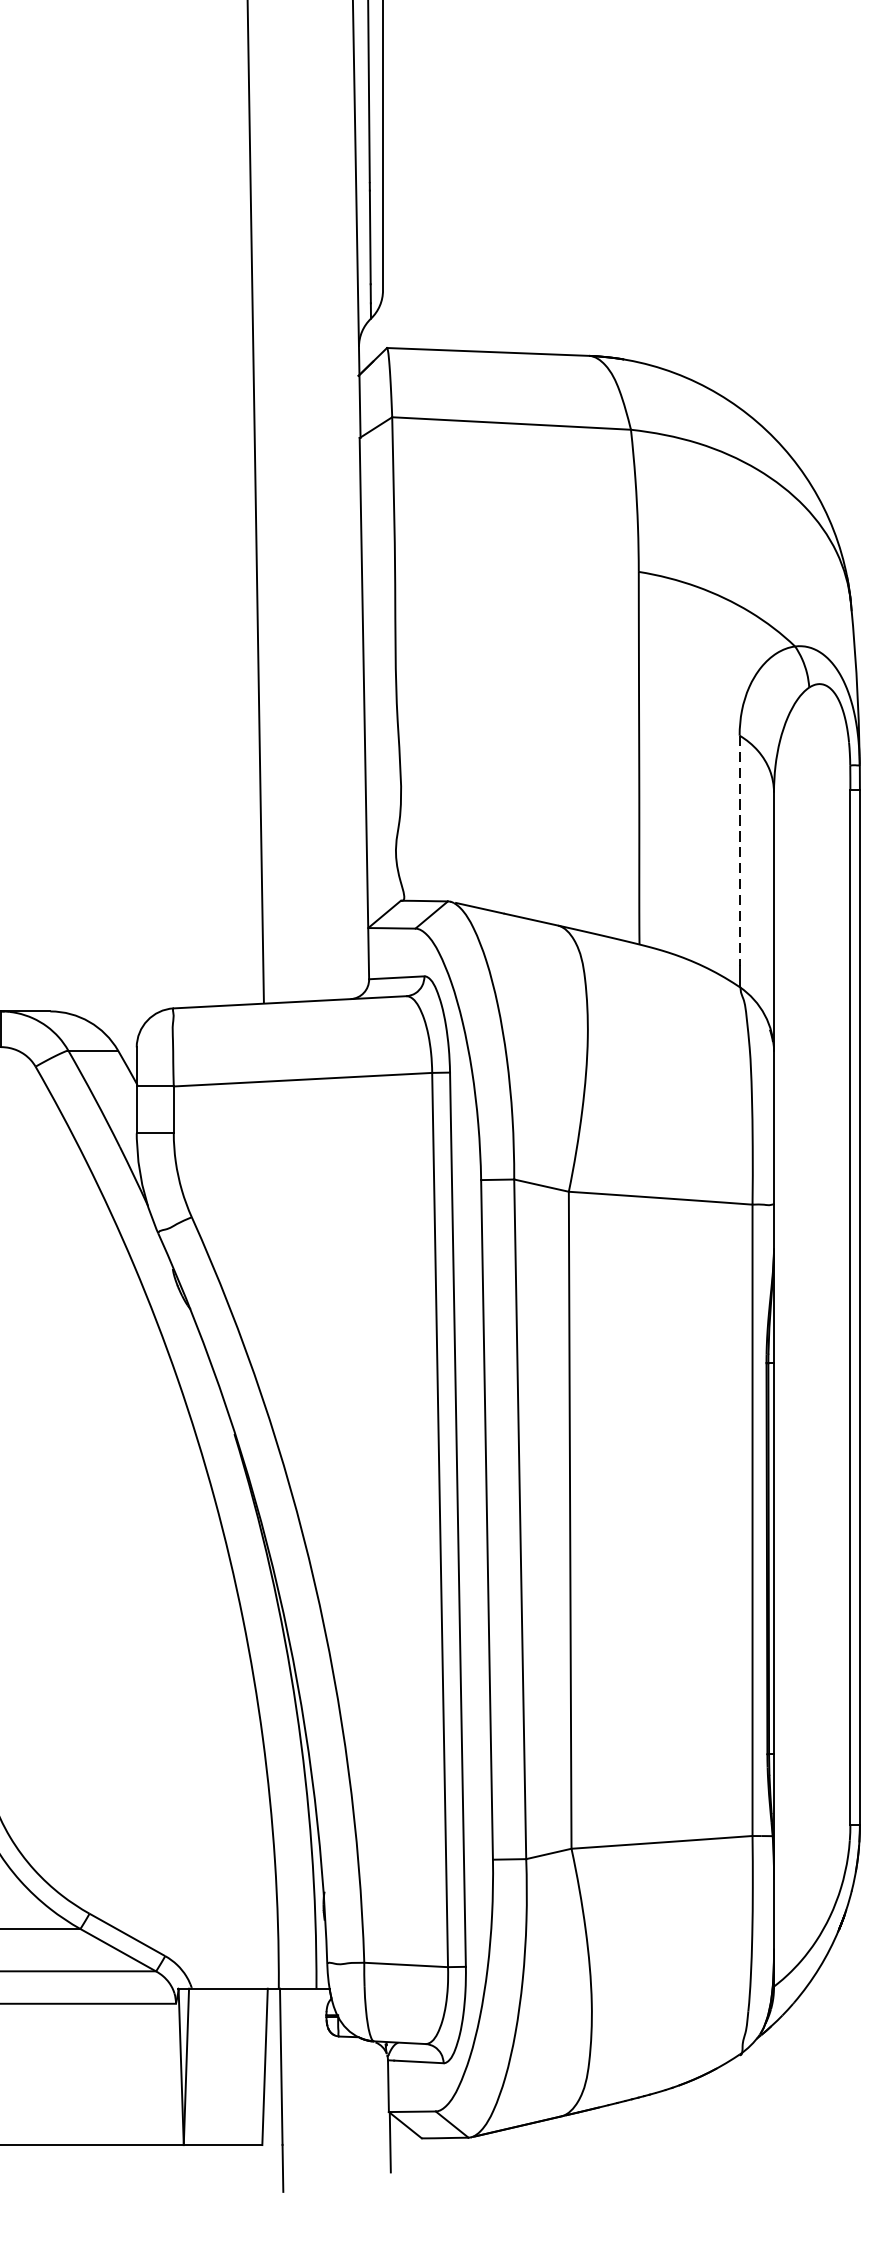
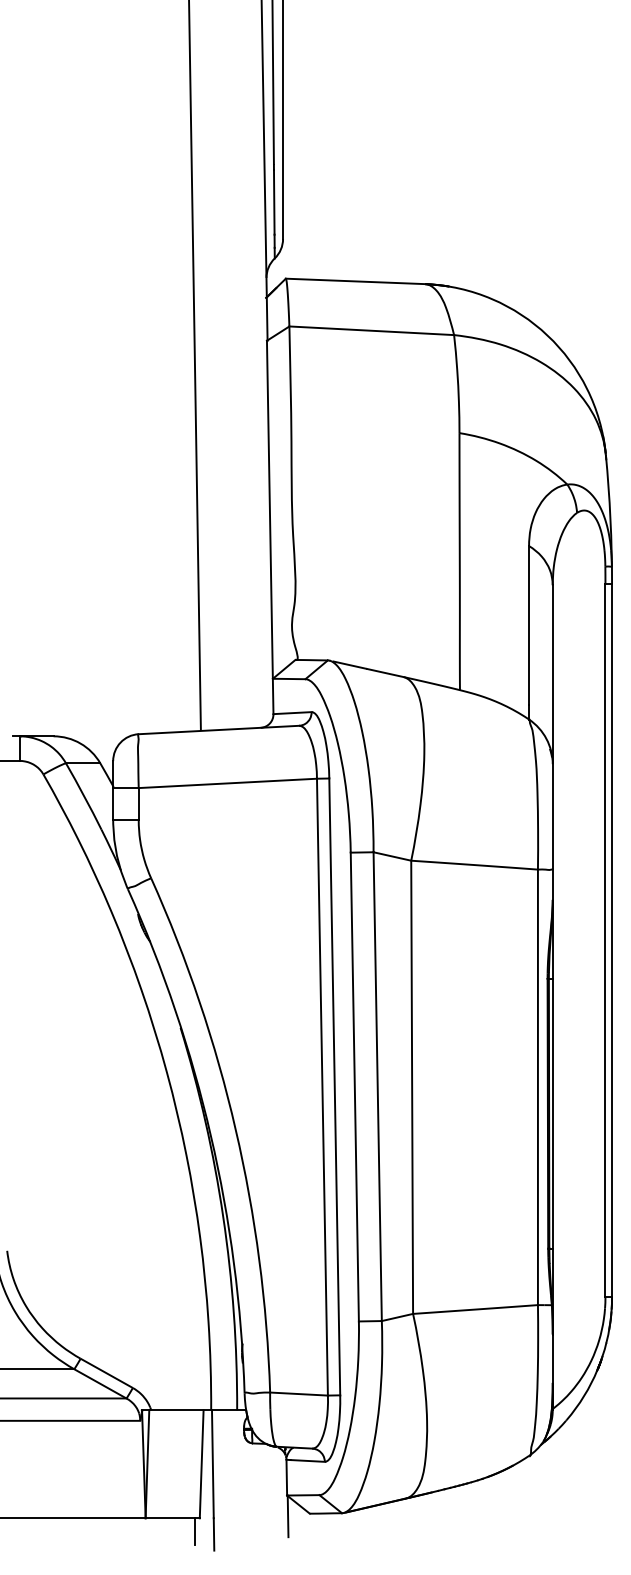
line: (740, 850) -> (529, 625), dashed -> solid
line: (256, 2164) -> (195, 1531), added

